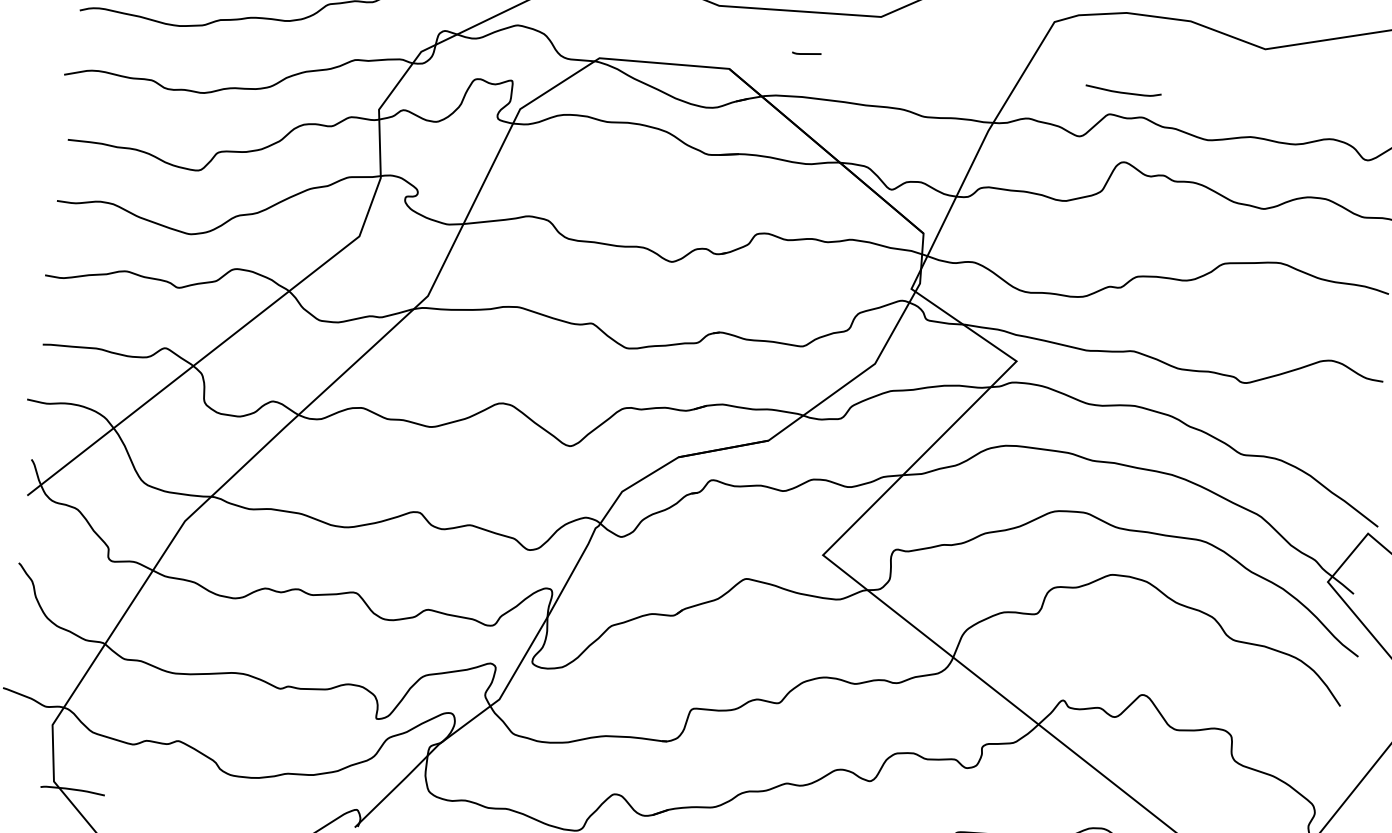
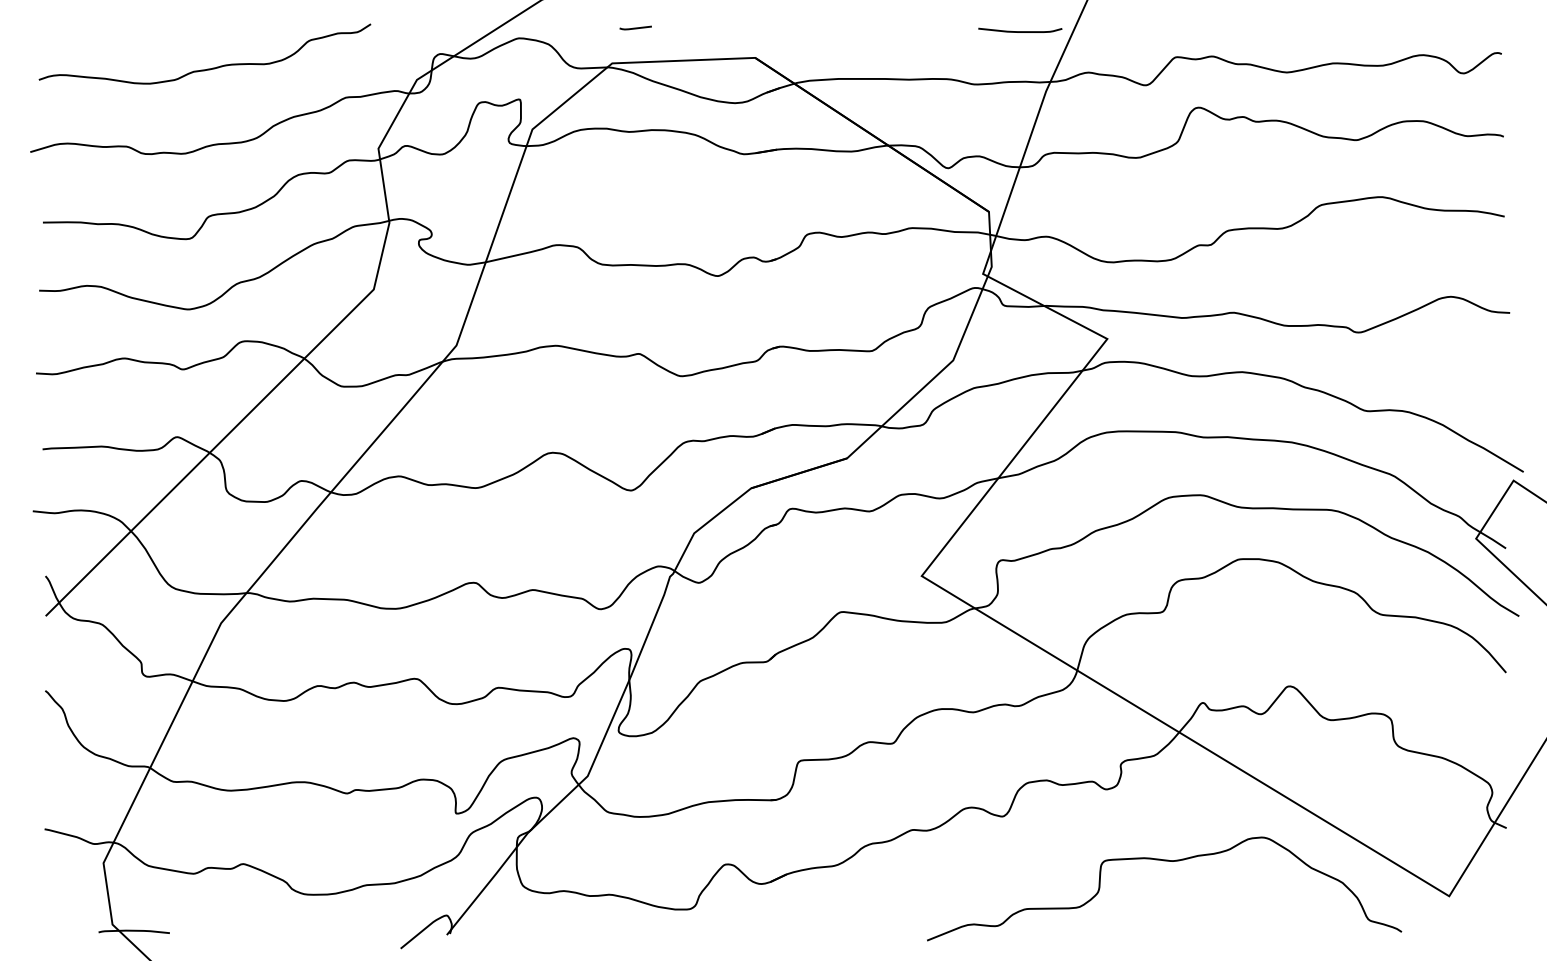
line: (806, 53) -> (635, 27), moved
curve: (1123, 92) -> (1020, 31), moved

